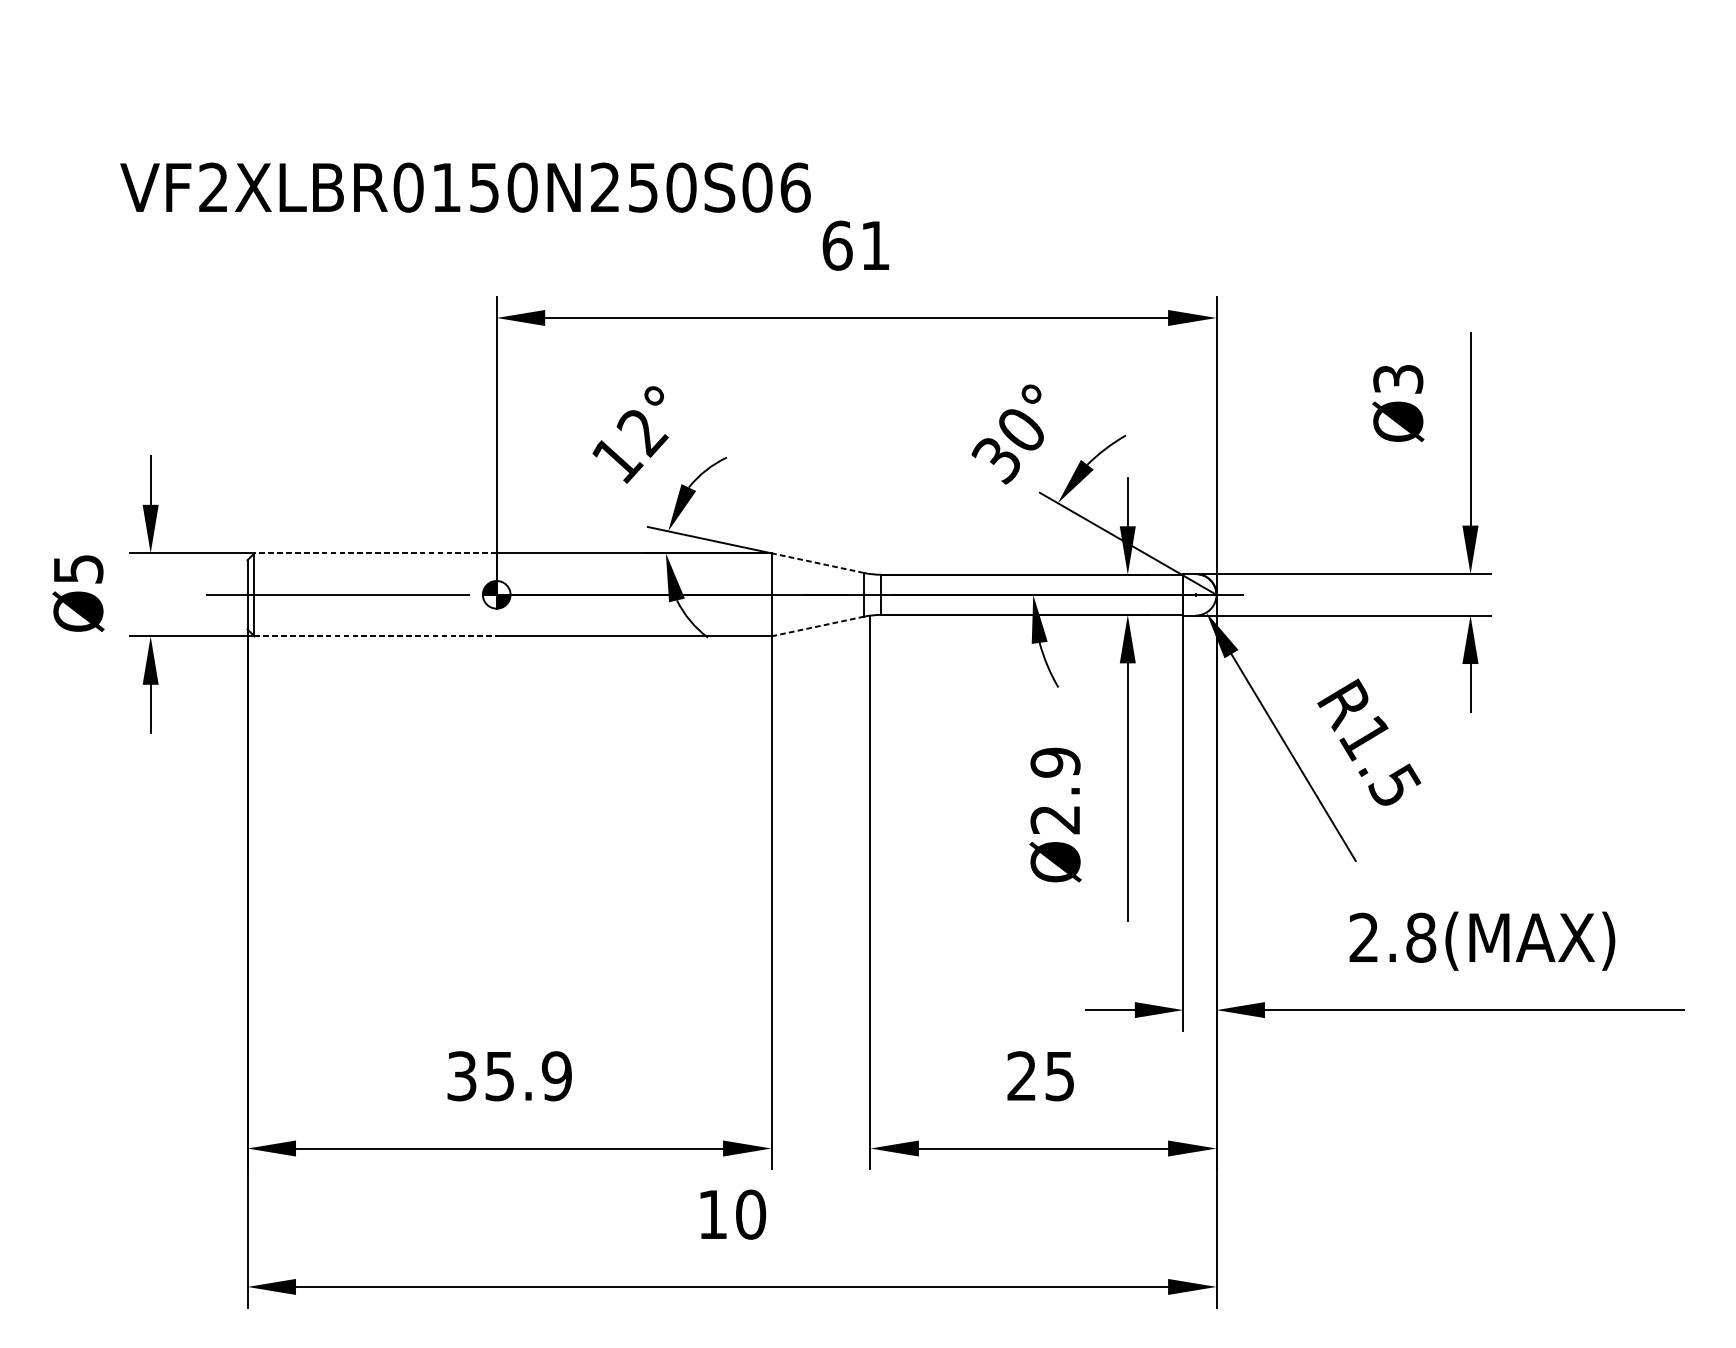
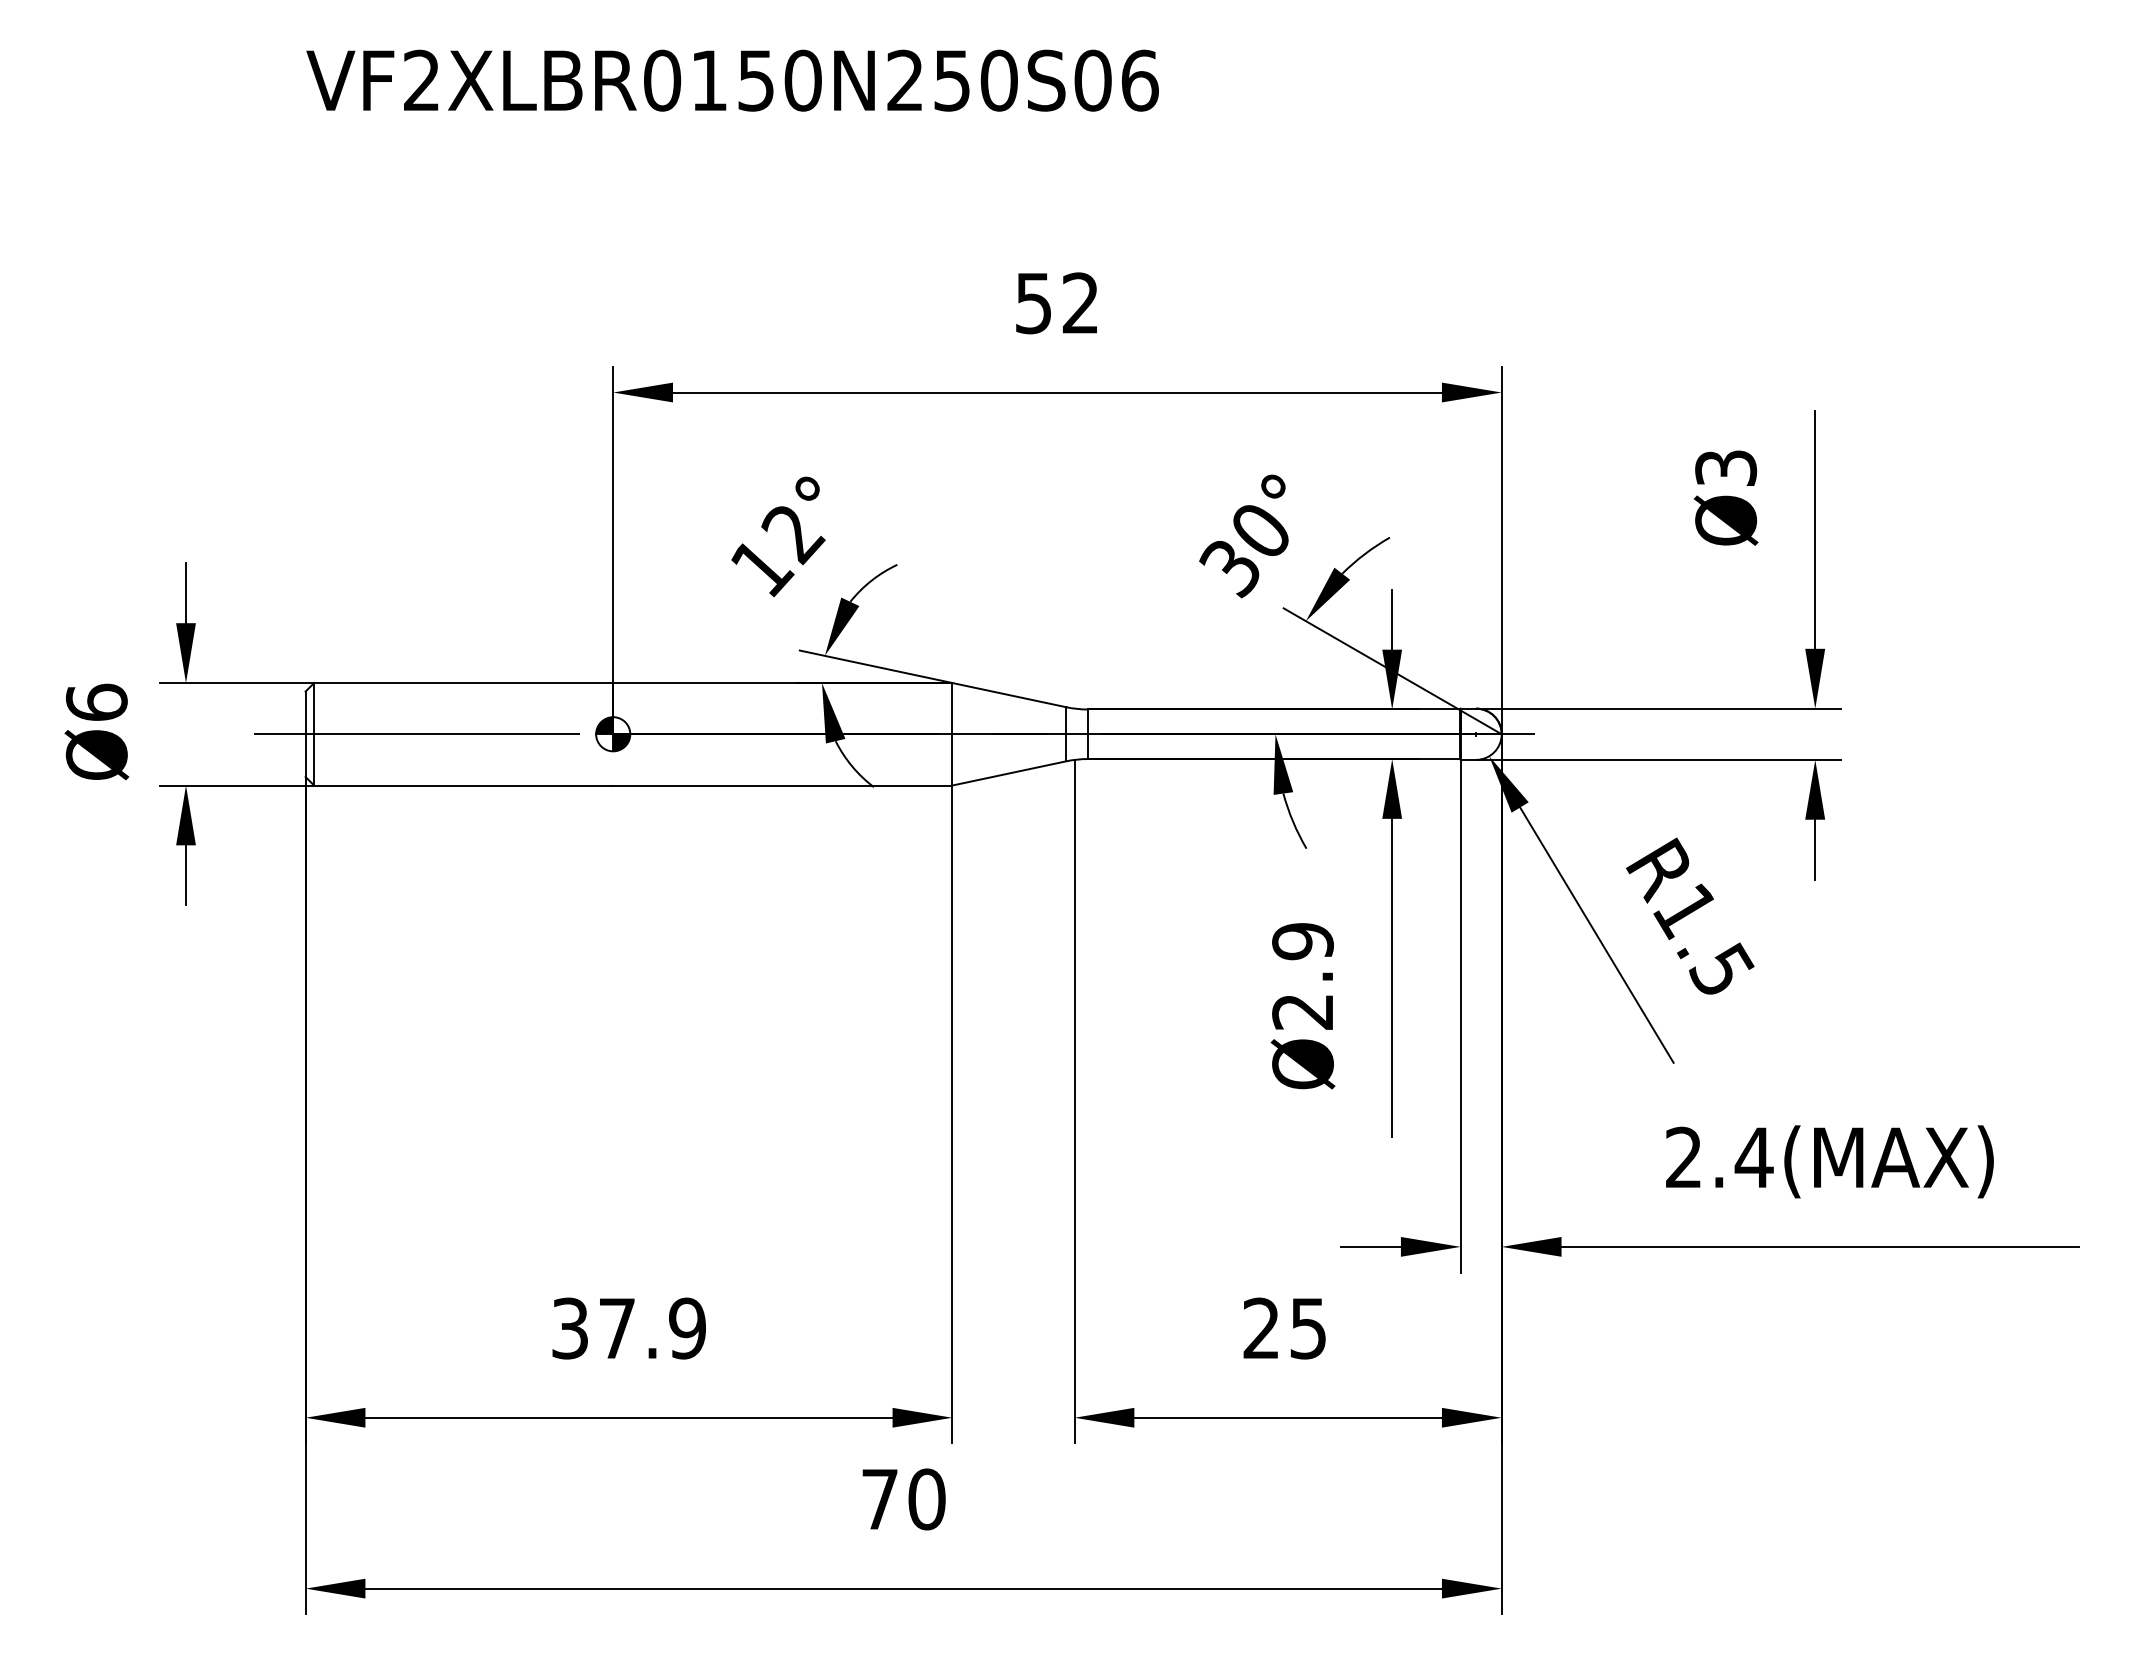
text: (465, 187) -> (732, 80), moved
text: (855, 245) -> (1056, 303), 61 -> 52
line: (375, 553) -> (463, 683), dashed -> solid
line: (816, 563) -> (1008, 695), dashed -> solid
text: (78, 568) -> (96, 701), Ø5 -> Ø6
line: (817, 626) -> (1009, 773), dashed -> solid
line: (375, 636) -> (463, 785), dashed -> solid
text: (1420, 937) -> (1753, 1157), 2.8(MAX) -> 2.4(MAX)
text: (499, 1076) -> (616, 1328), 35.9 -> 37.9
text: (712, 1214) -> (879, 1499), 10 -> 70

